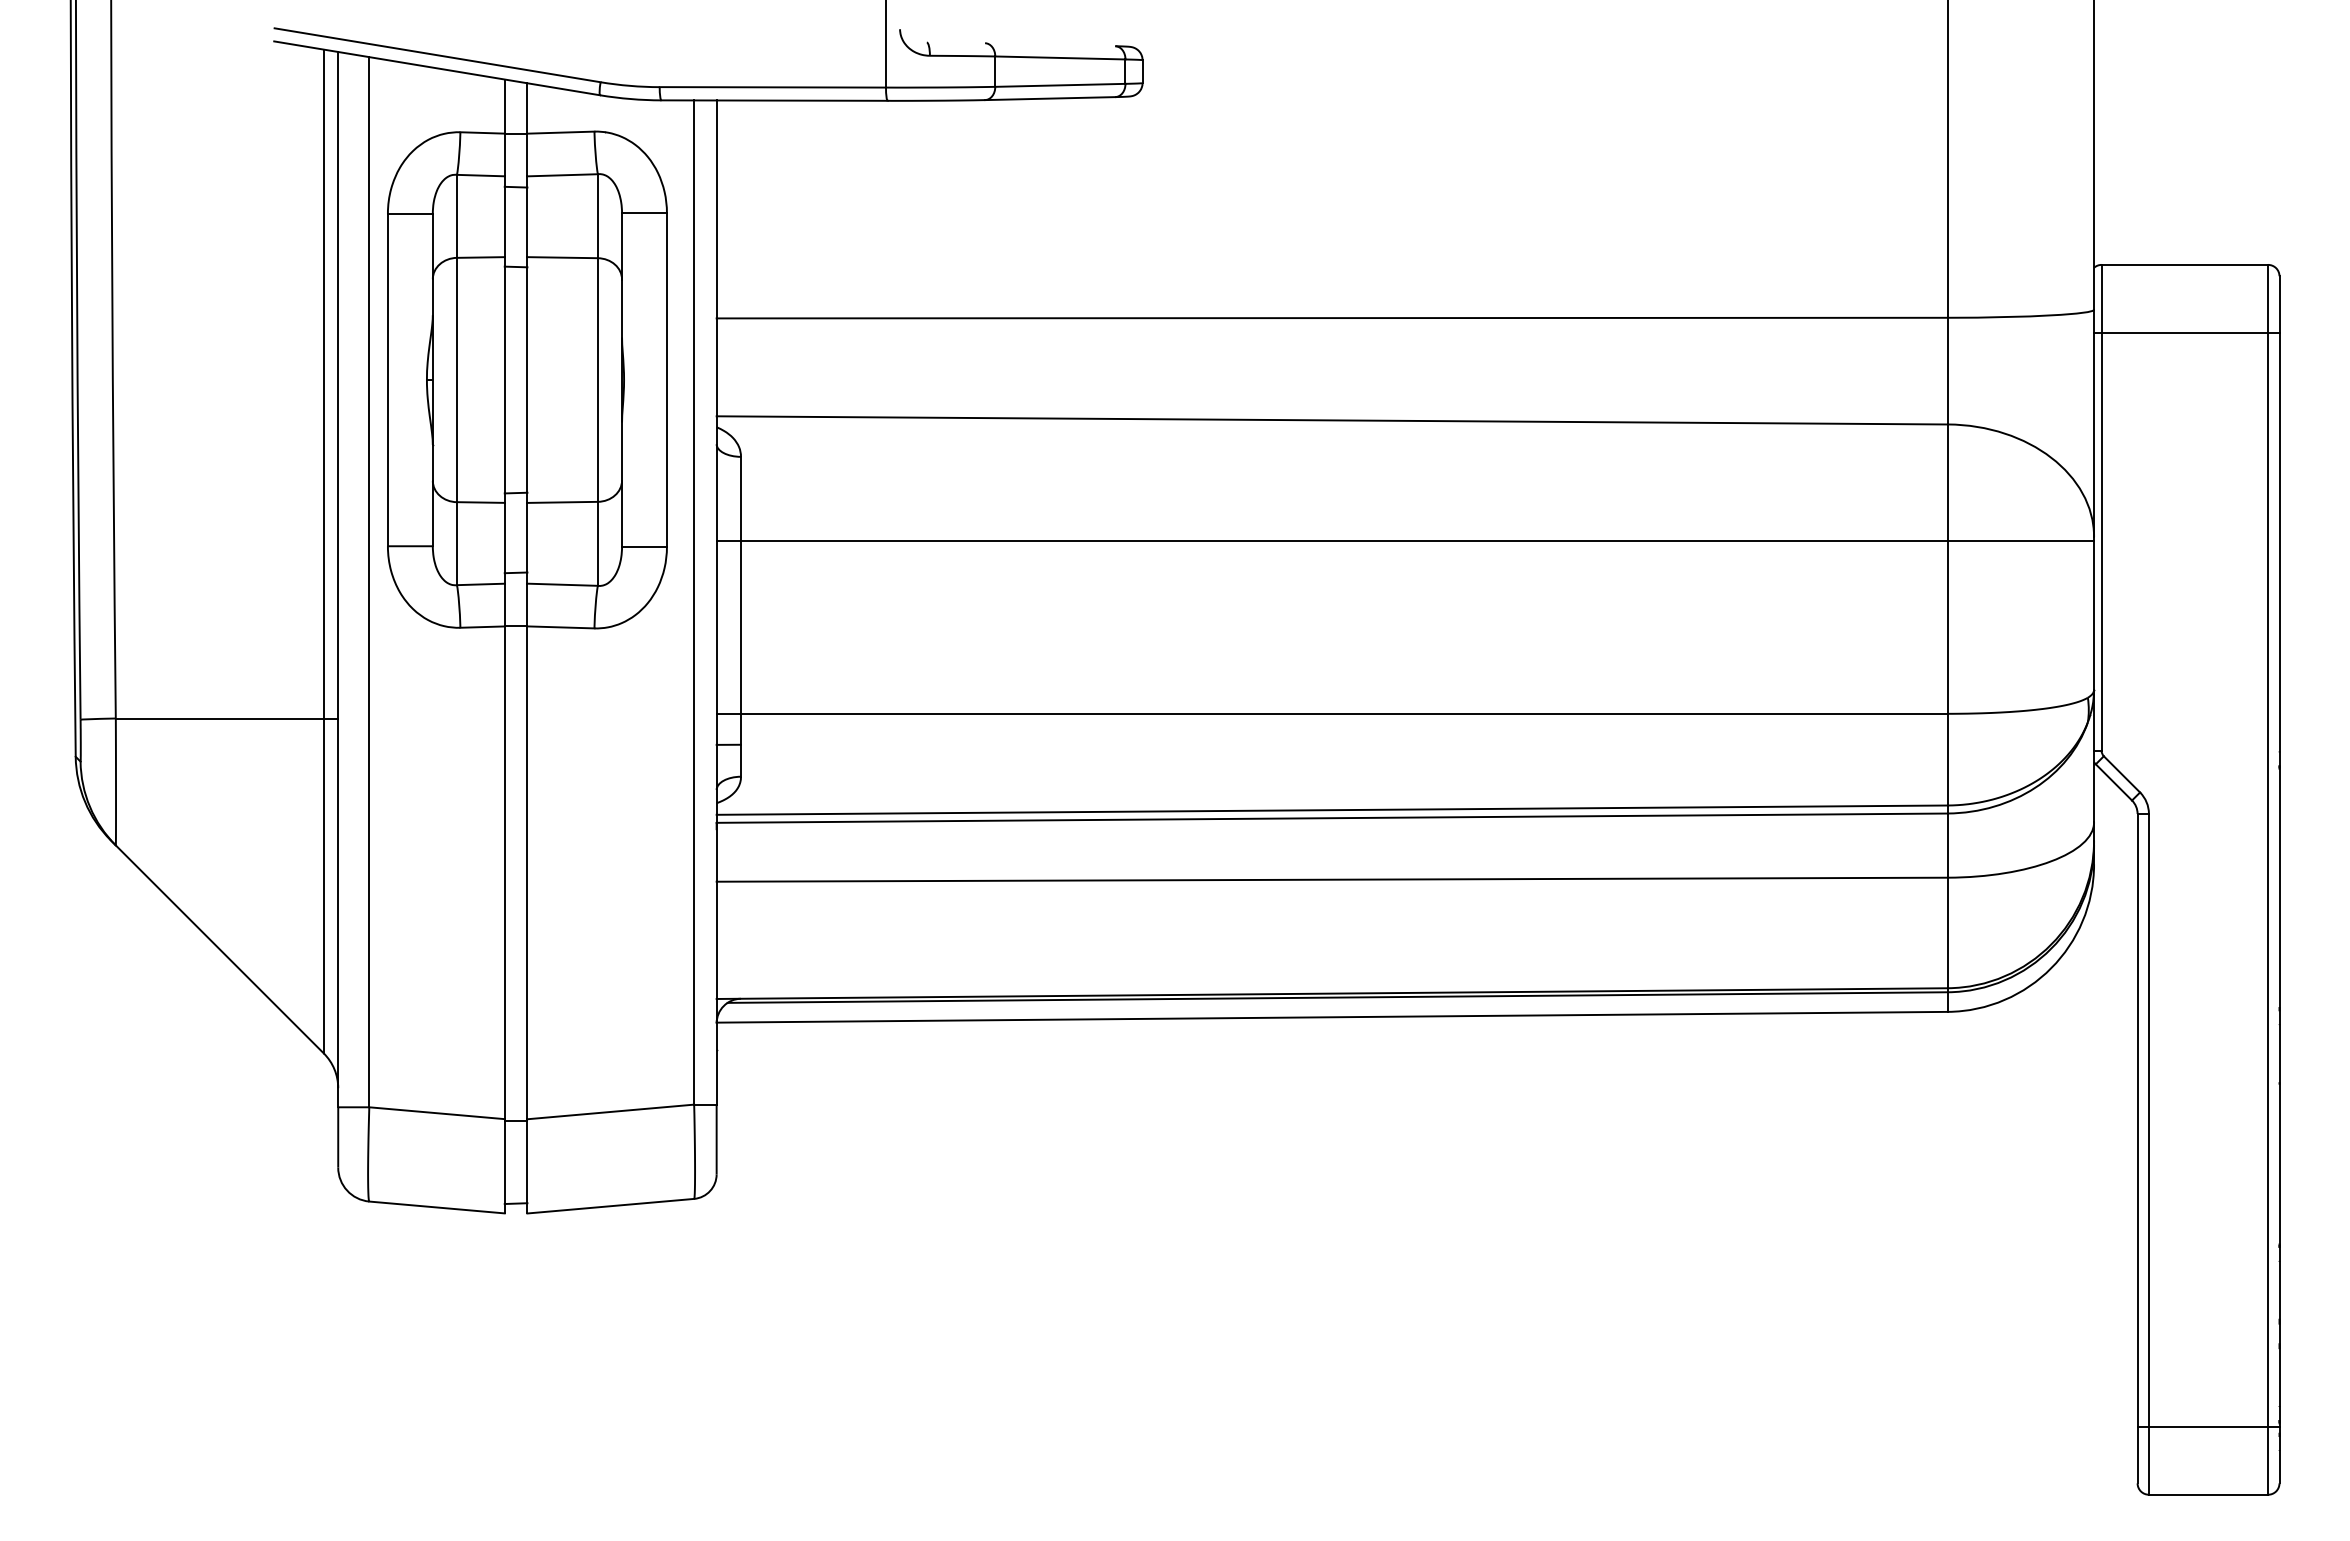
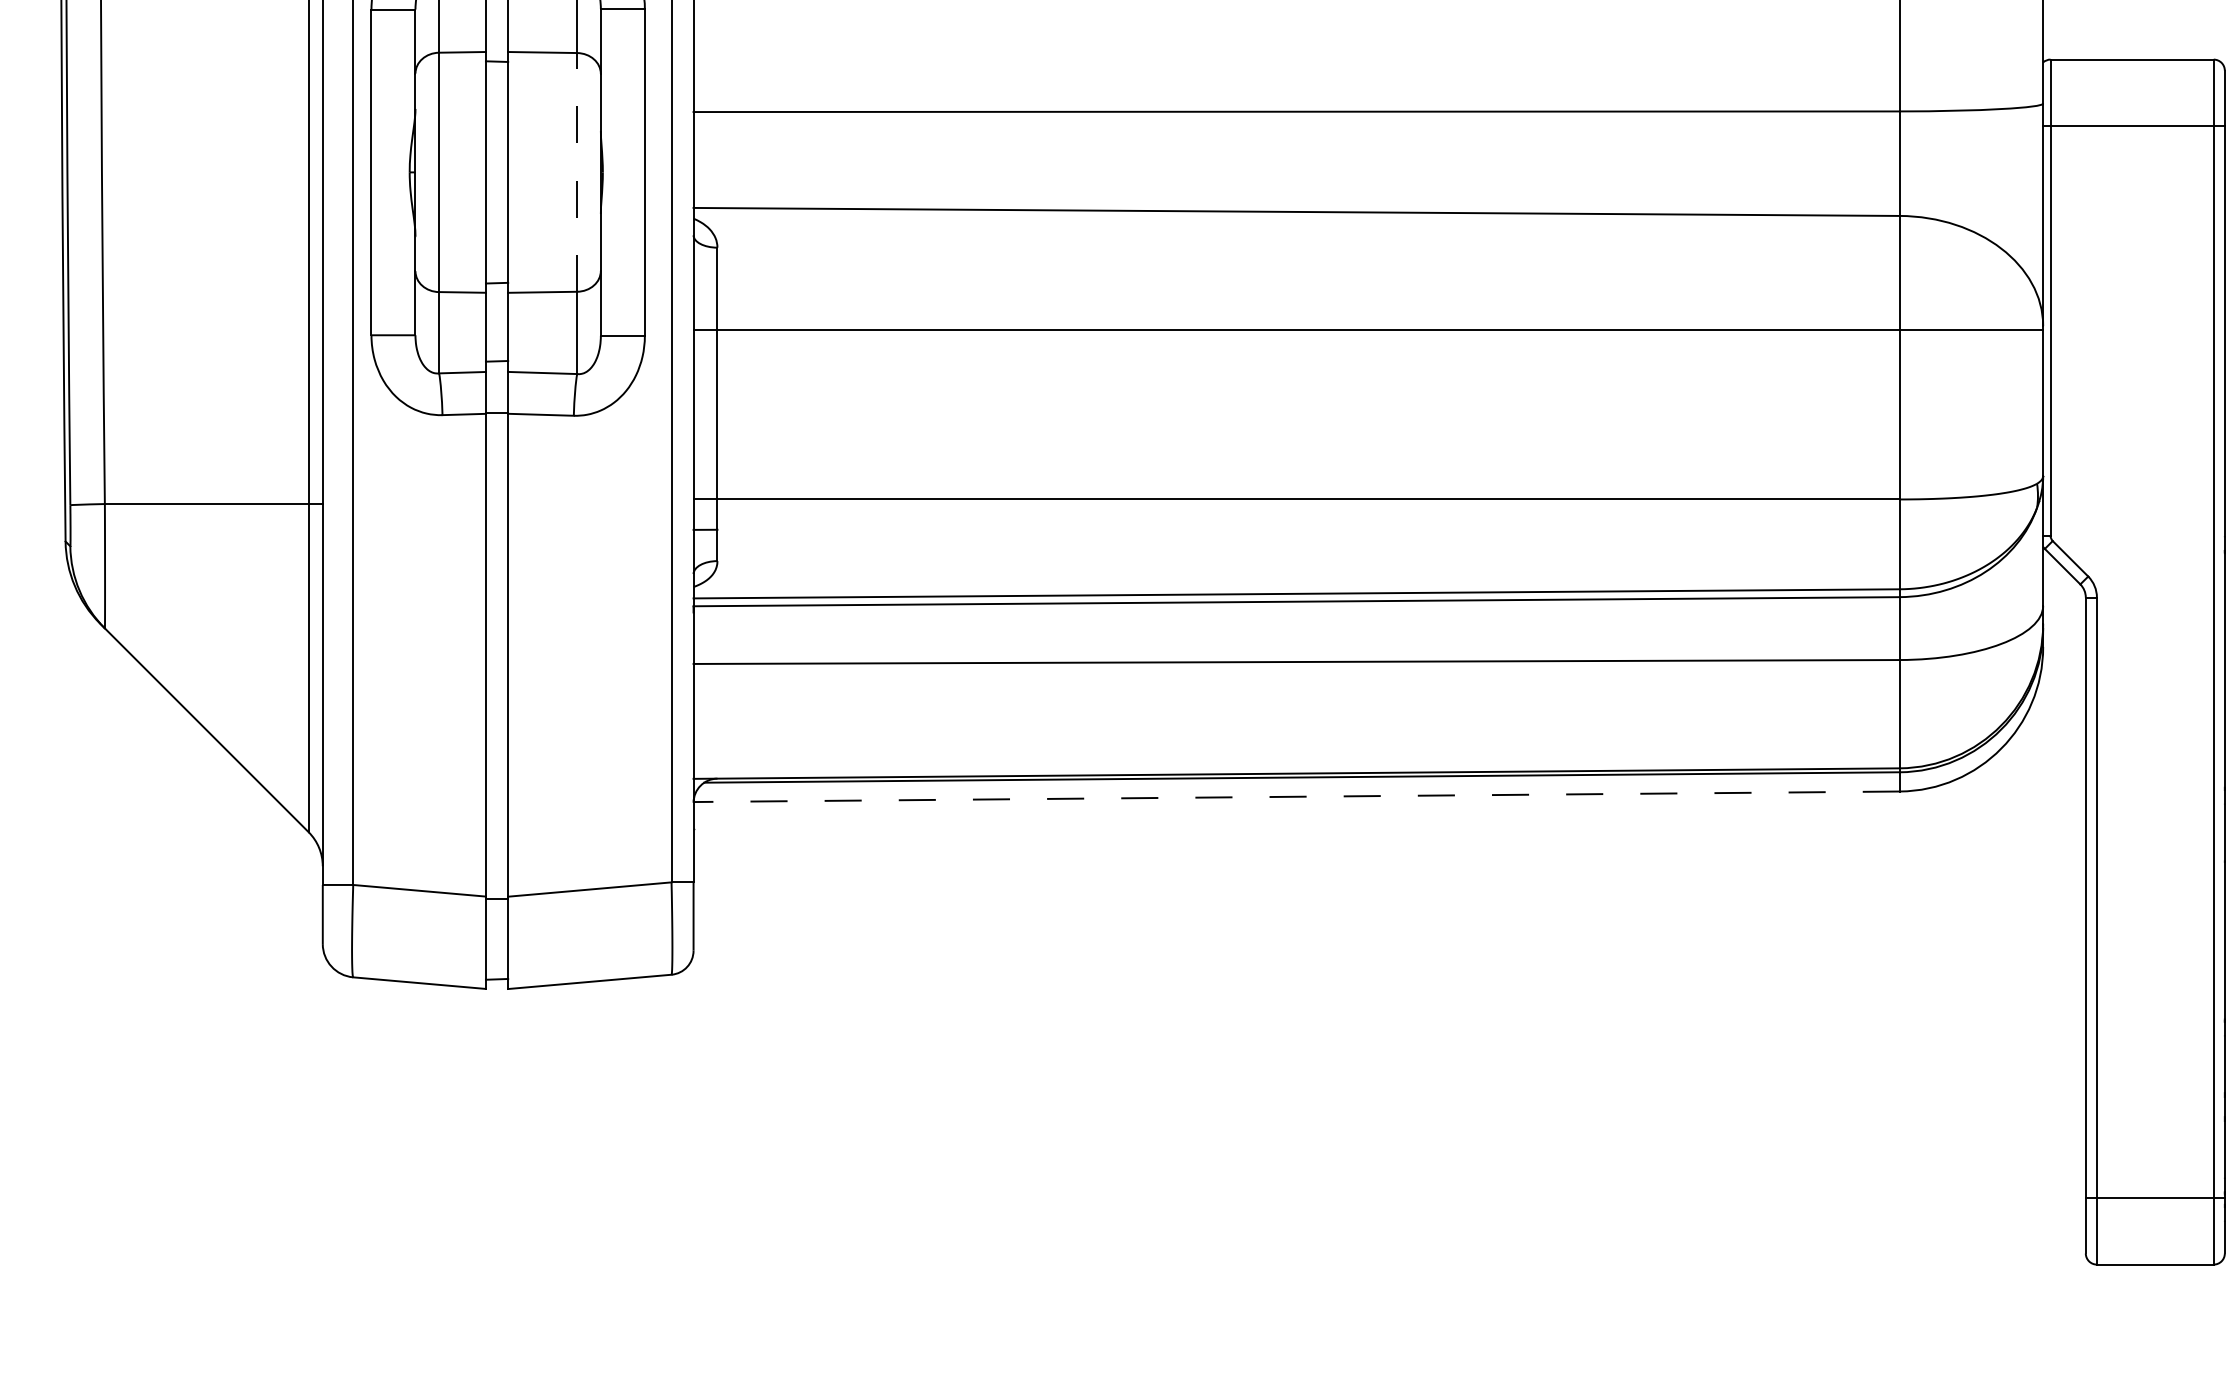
line: (597, 380) -> (576, 172), solid -> dashed
line: (1332, 1017) -> (1296, 797), solid -> dashed

